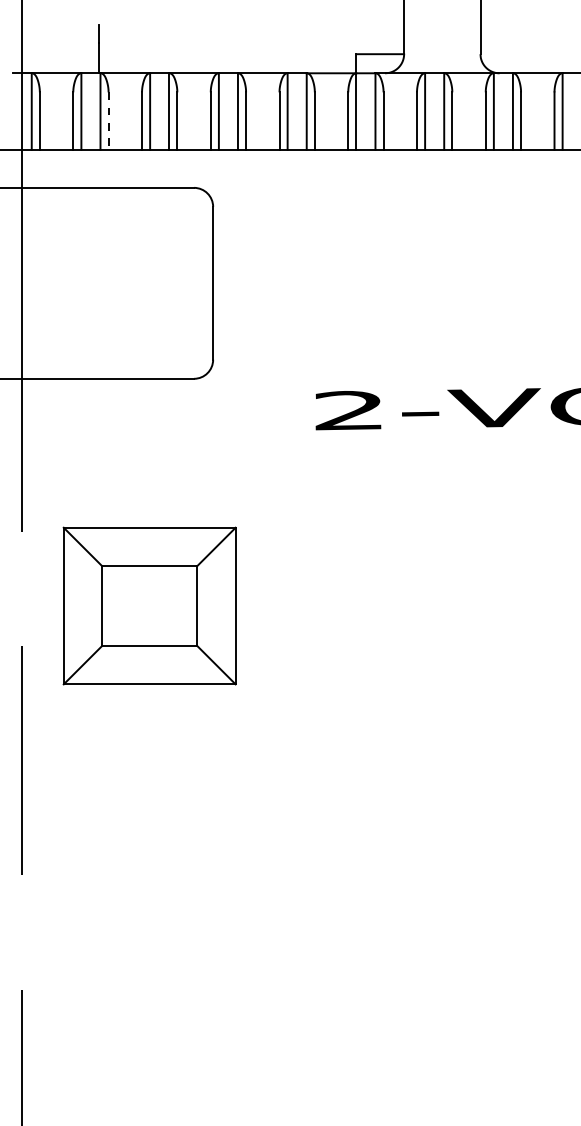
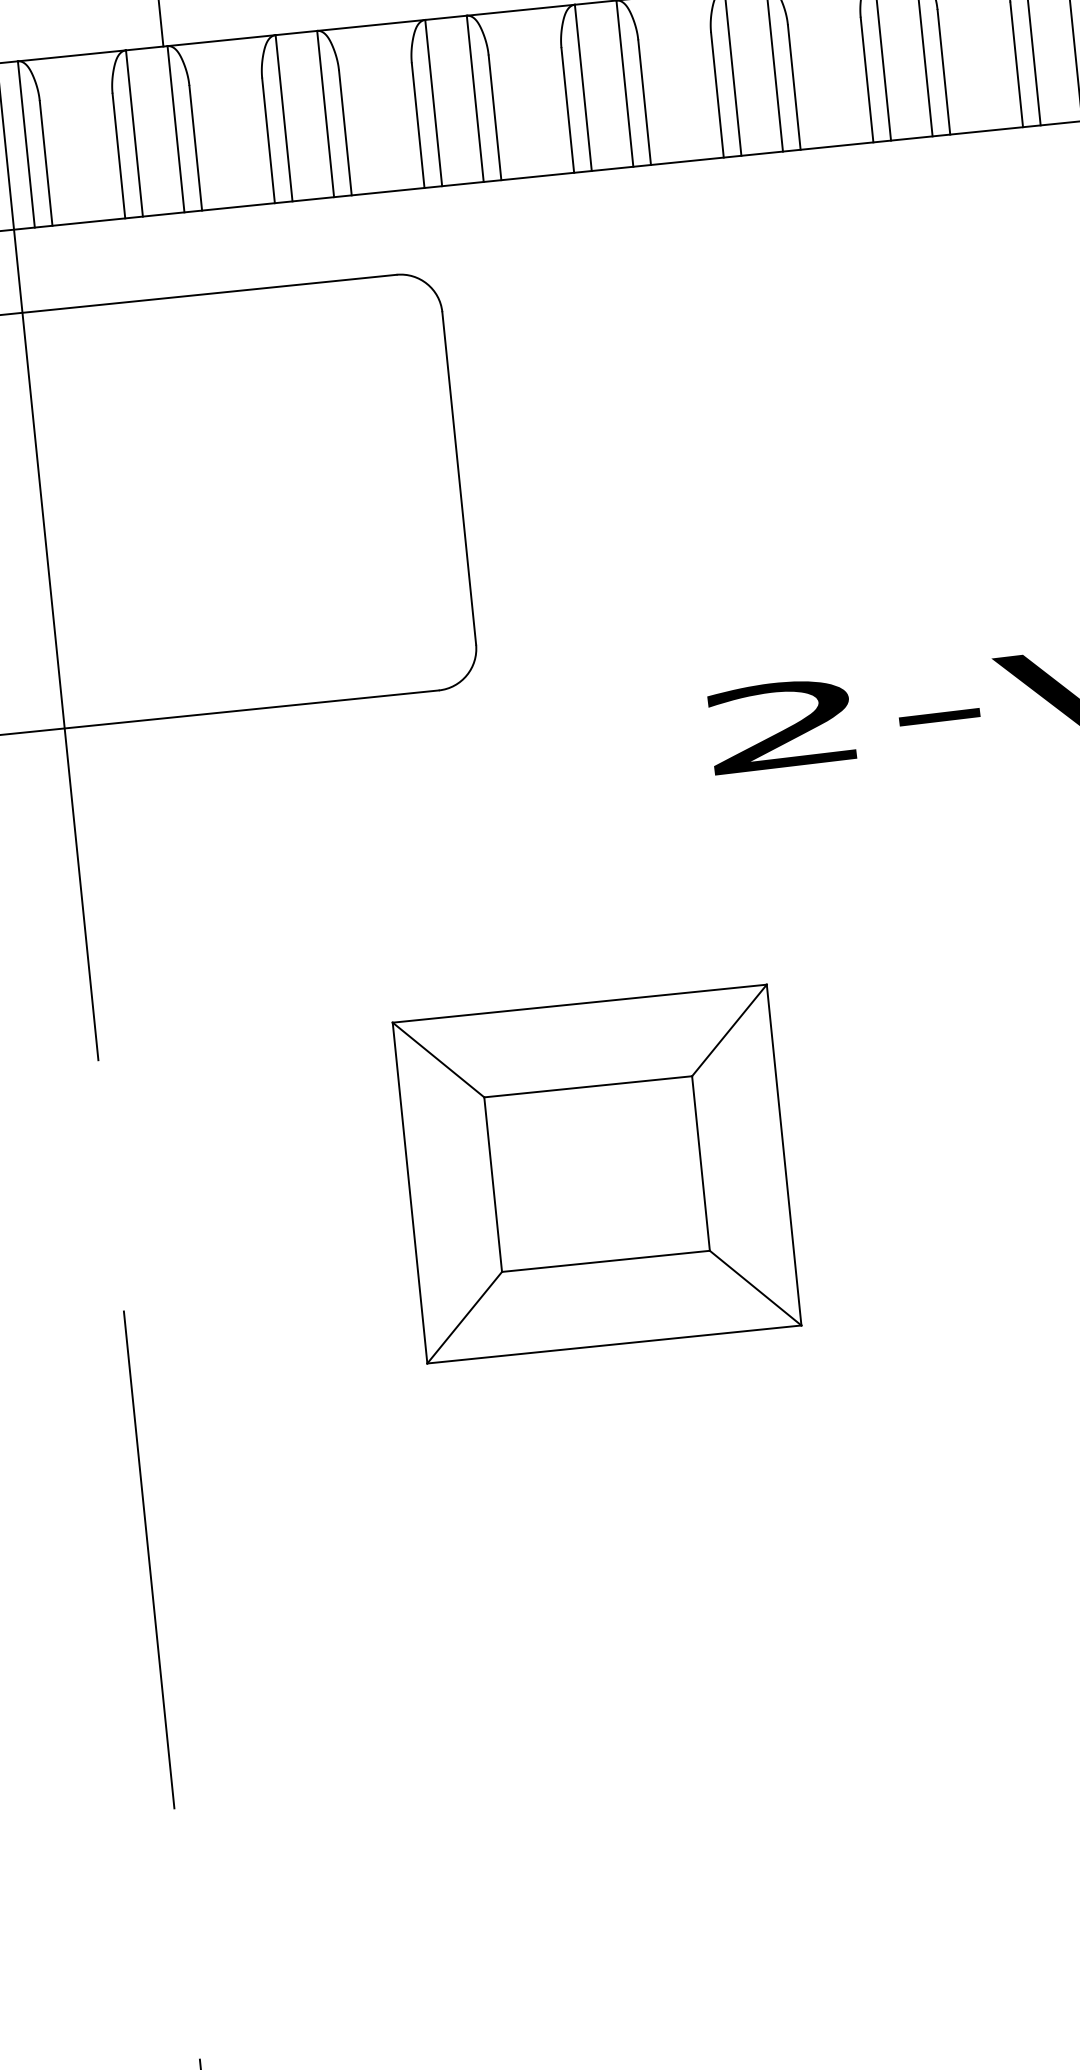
line: (108, 121) -> (195, 149), dashed -> solid
part: (149, 605) -> (596, 1172), moved

